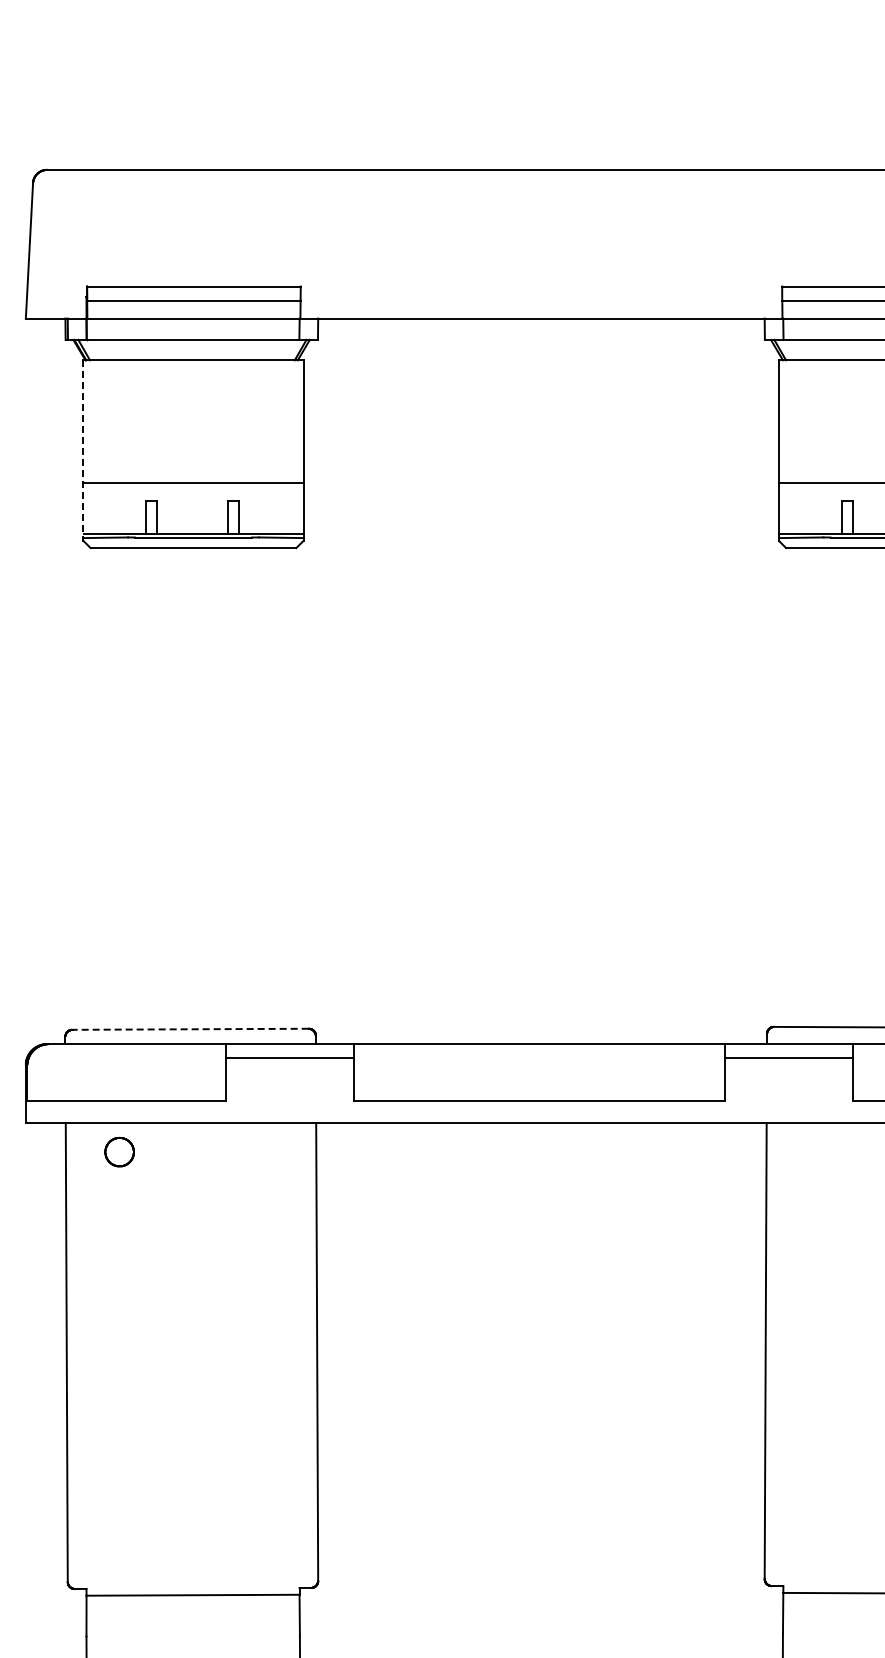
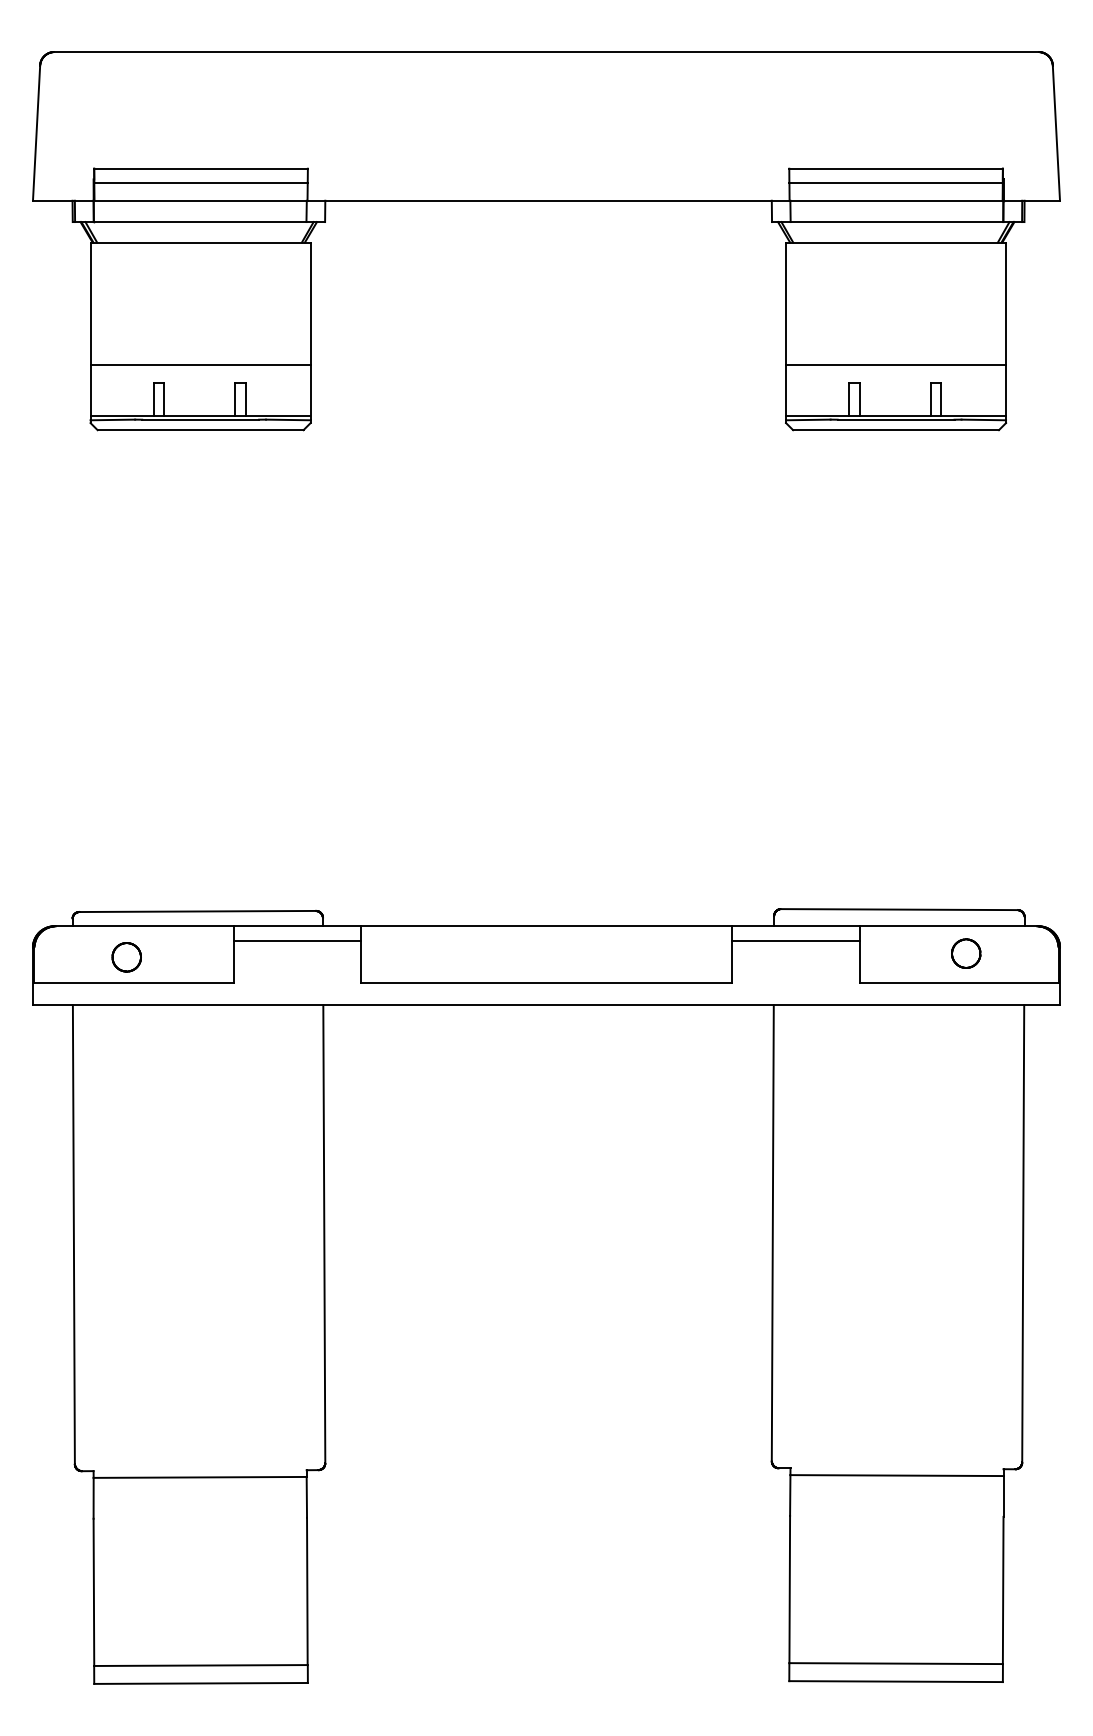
line: (83, 449) -> (90, 331), dashed -> solid
line: (190, 1029) -> (197, 911), dashed -> solid
part: (119, 1152) -> (126, 957), moved

